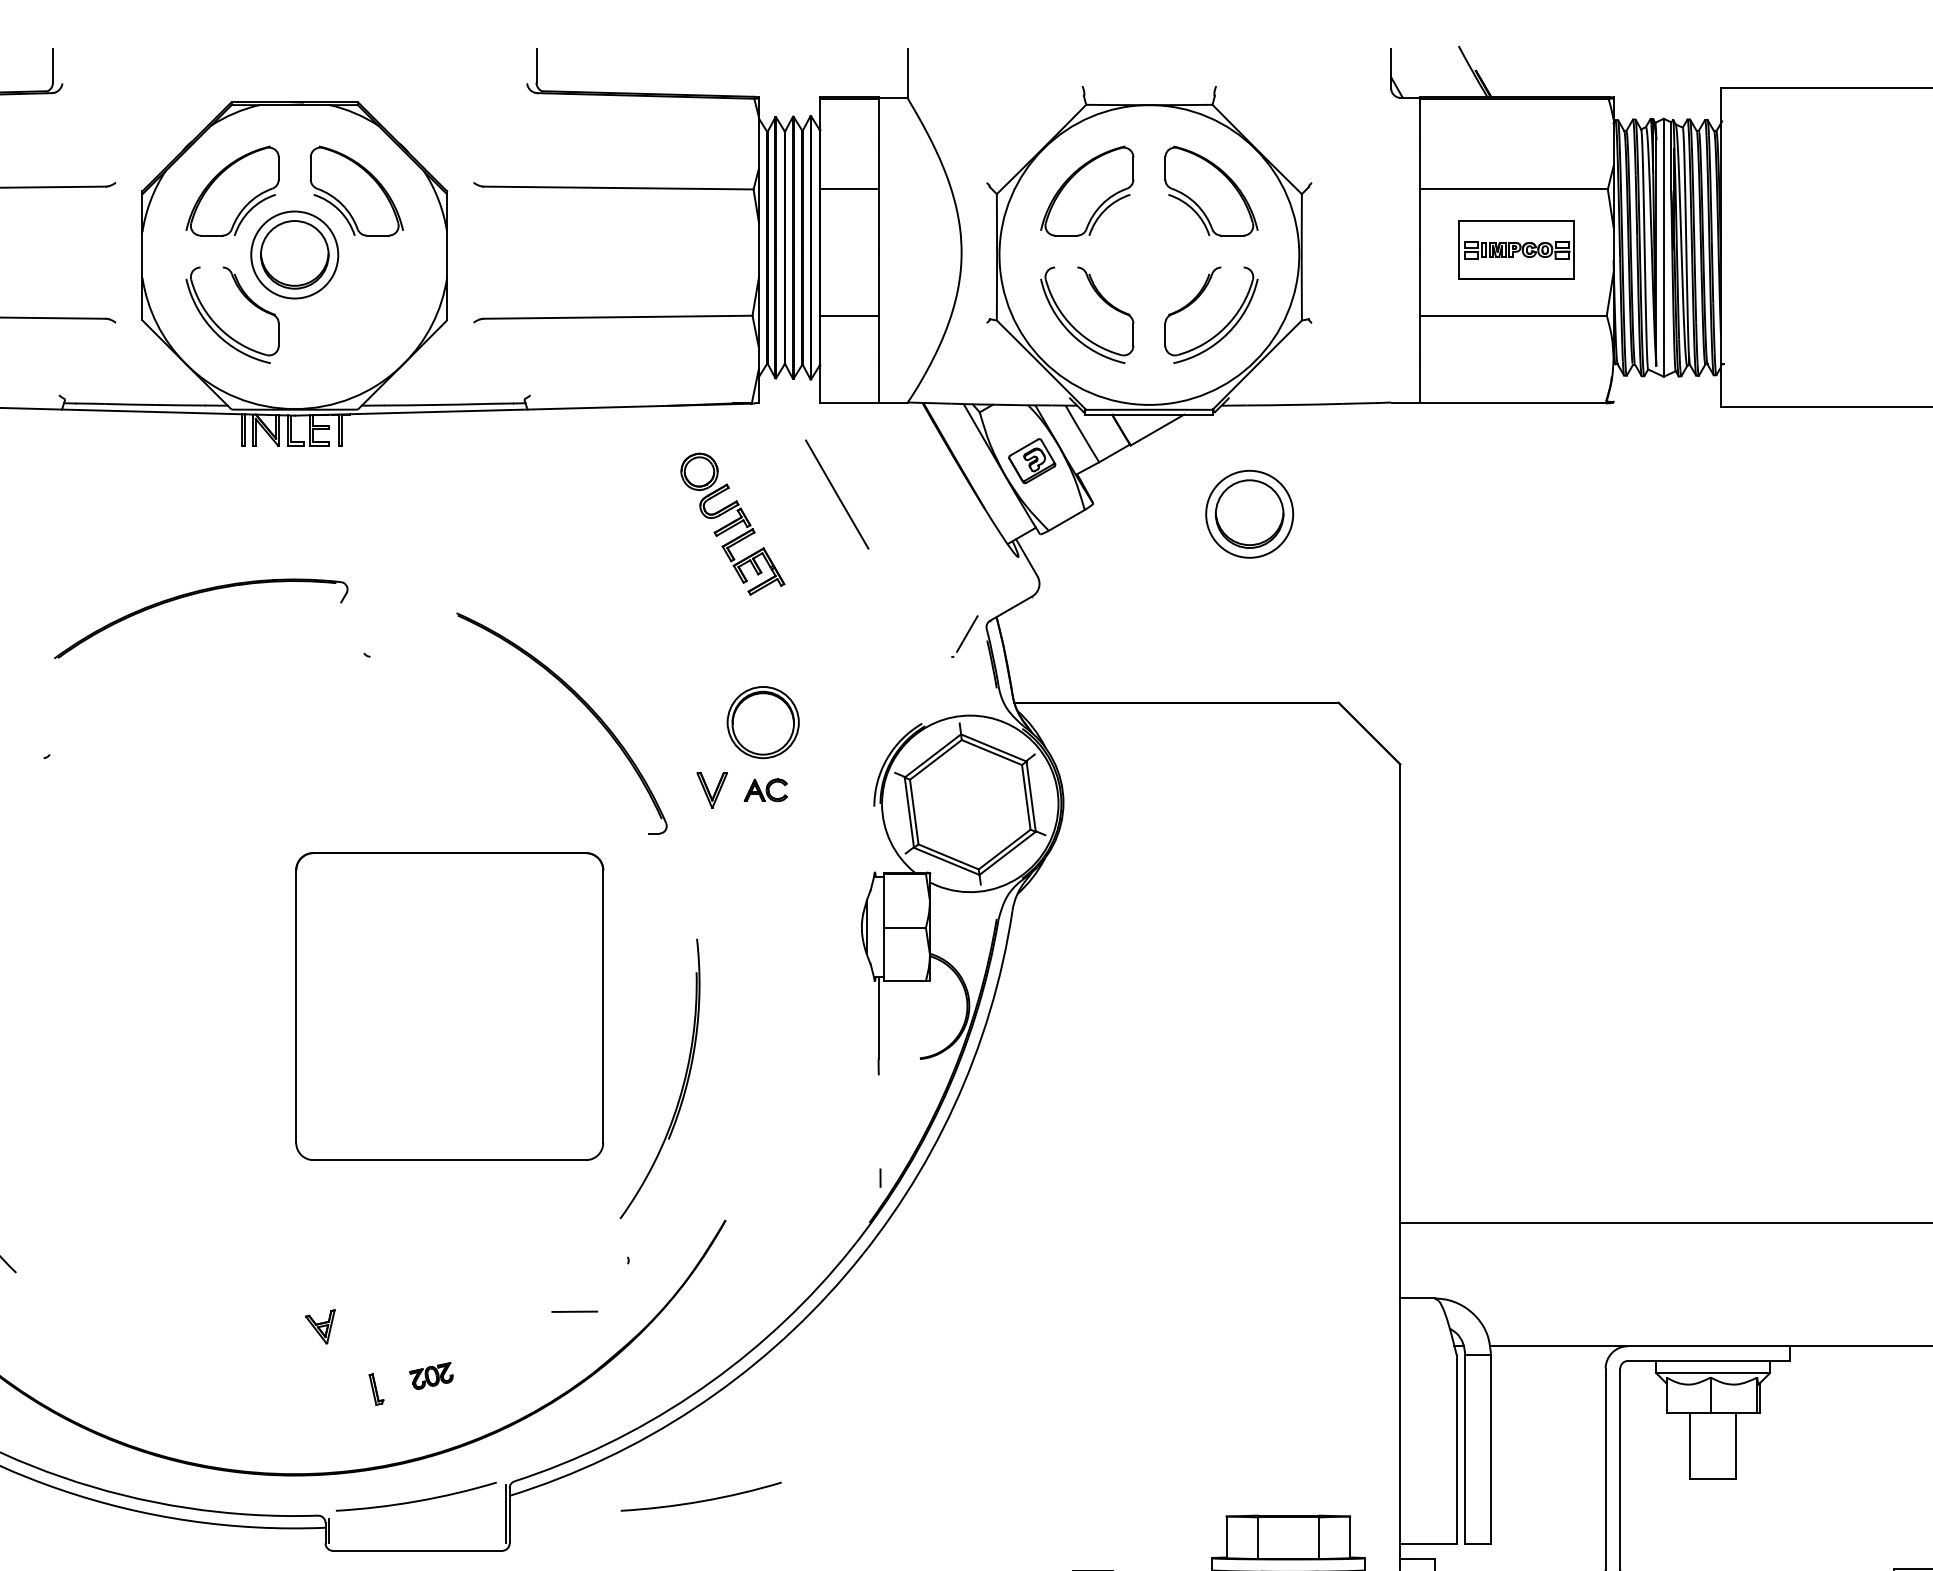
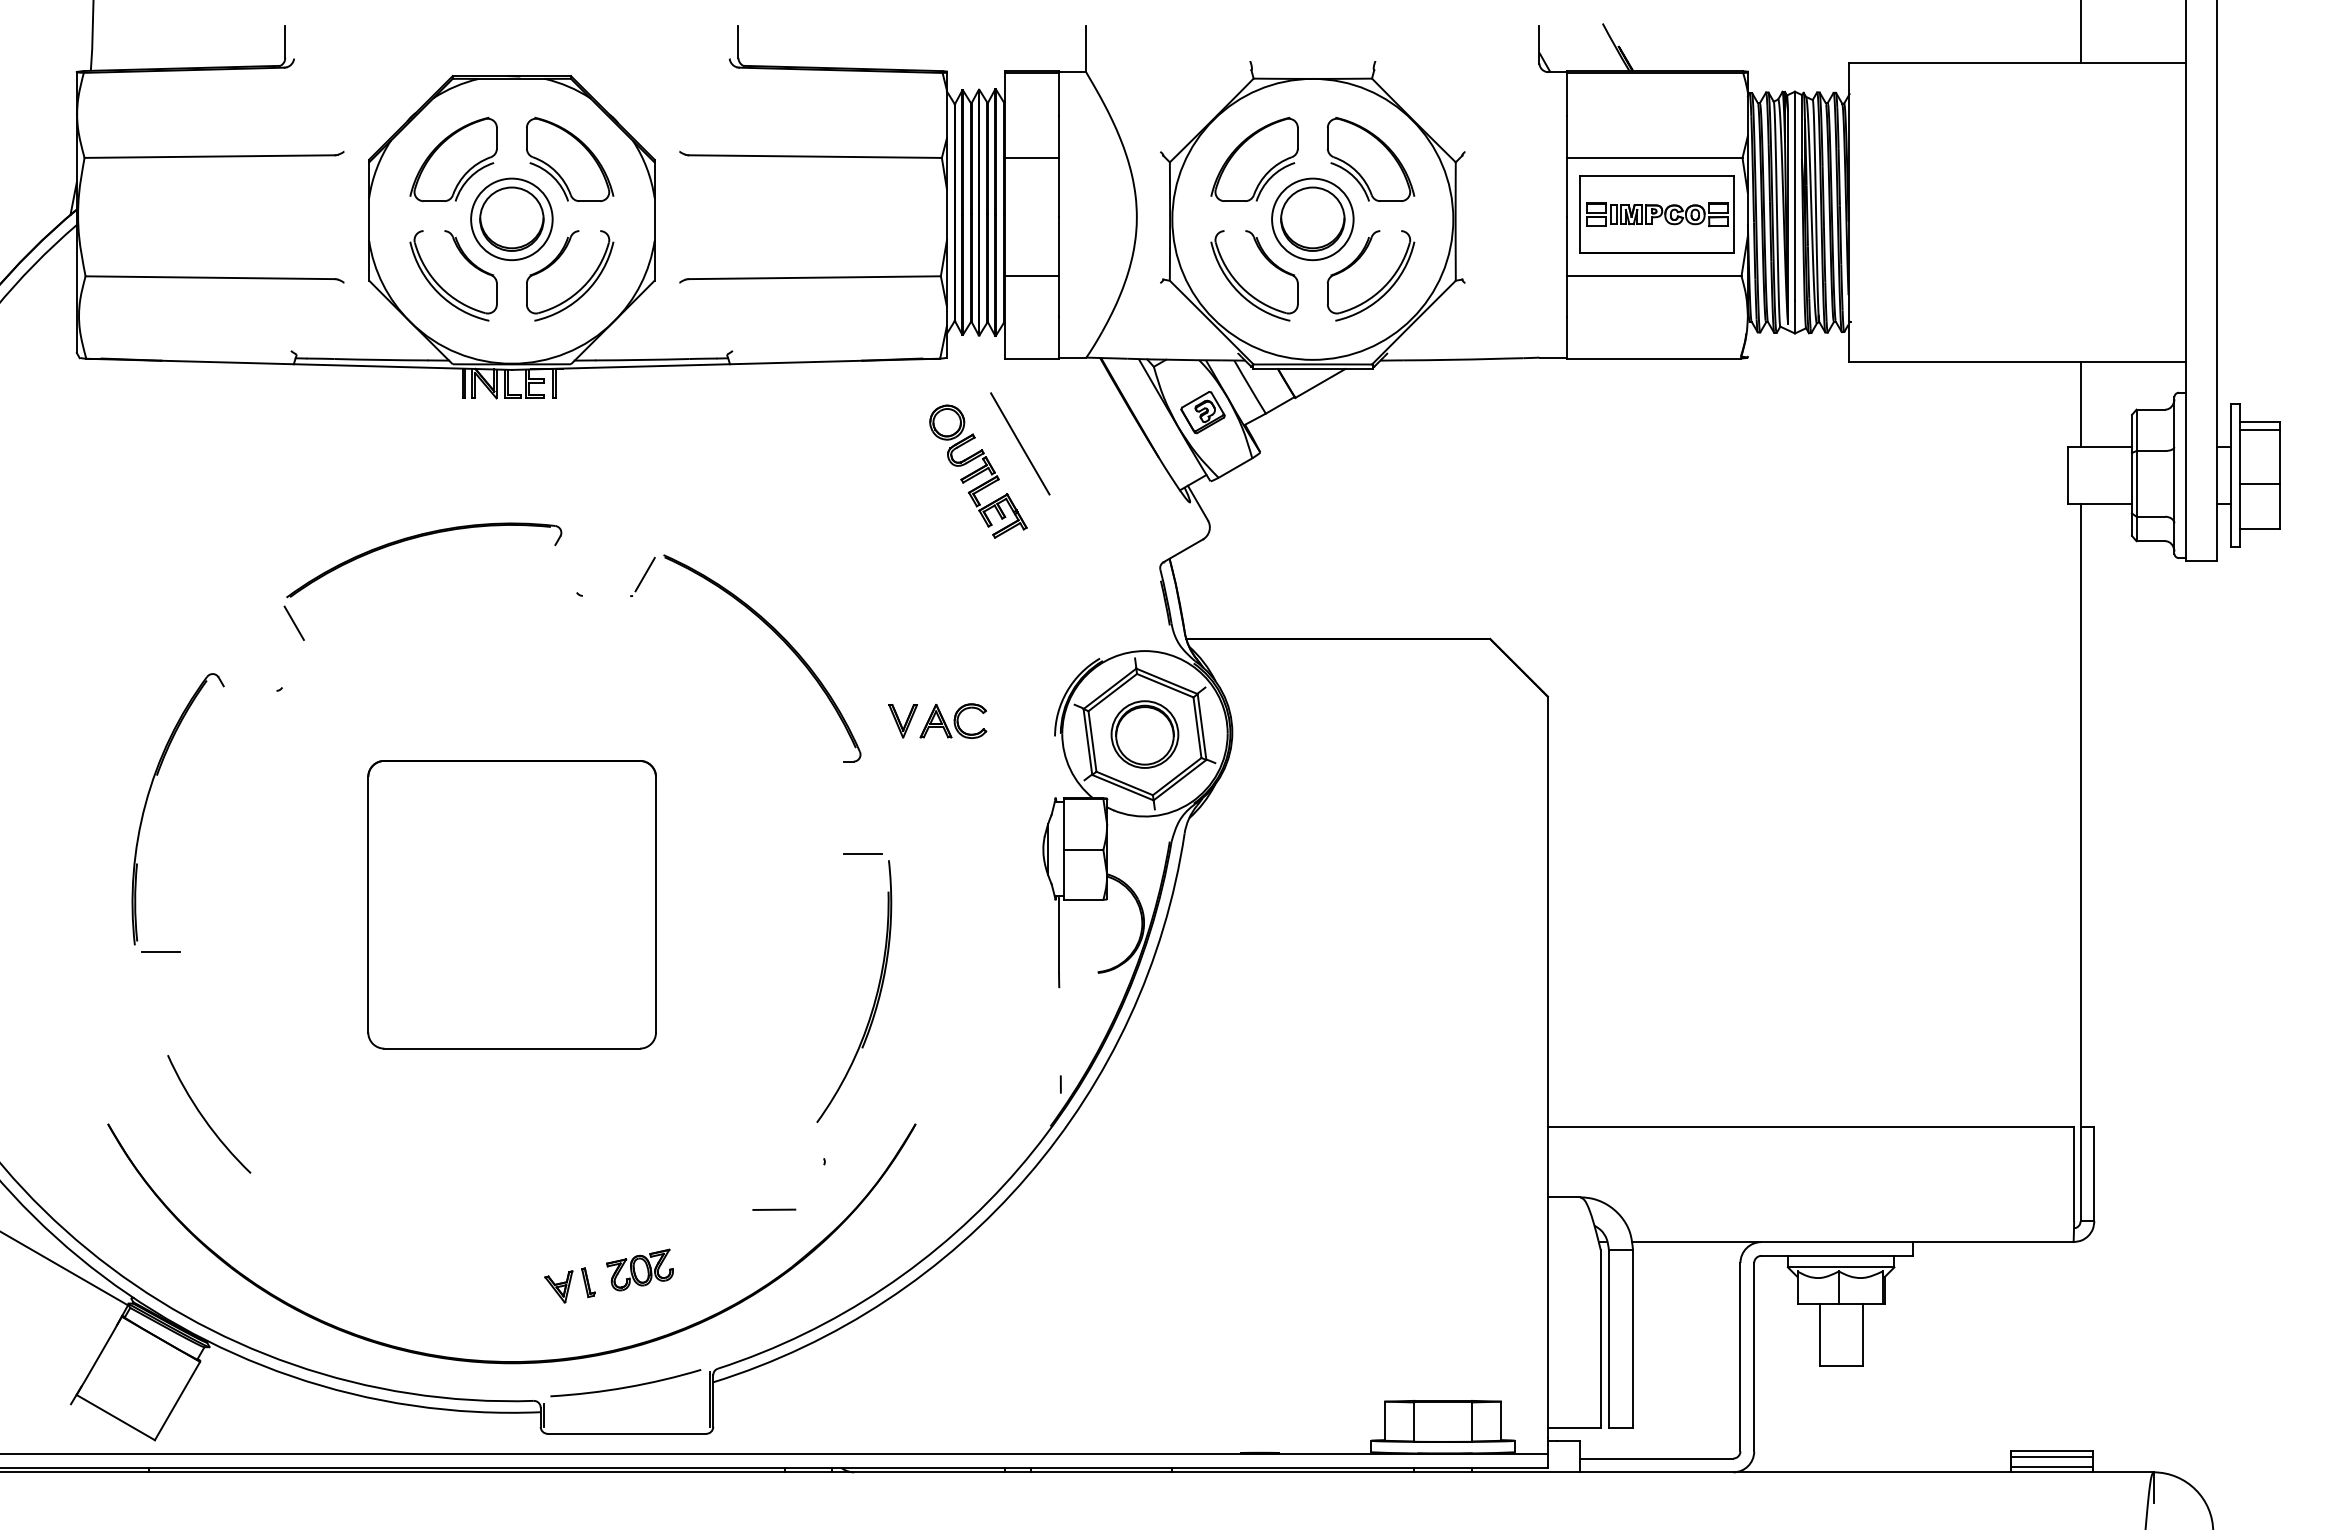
part: (1516, 249) -> (1656, 214), size x1.43
part: (370, 326) -> (582, 286), added
part: (1249, 514) -> (1312, 219), moved
part: (732, 524) -> (978, 471), moved
part: (964, 636) -> (642, 576), moved
line: (61, 685) -> (293, 622), added
part: (762, 722) -> (1144, 734), moved
part: (765, 789) -> (953, 720), size x1.67
line: (668, 932) -> (862, 854), added
part: (449, 1006) -> (511, 904), moved
part: (319, 1326) -> (558, 1286), moved
part: (430, 1375) -> (639, 1269), size x1.67
arc: (700, 1500) -> (892, 1386), removed

